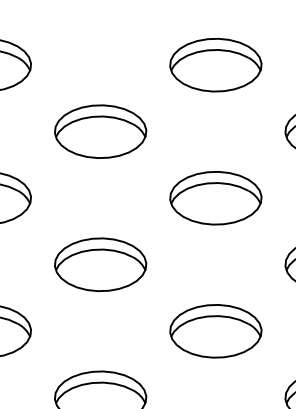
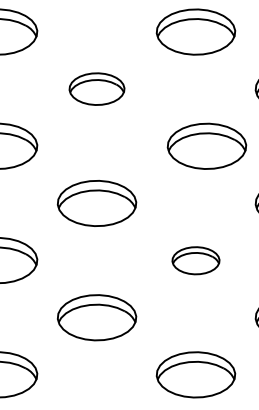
part: (100, 130) -> (96, 88), size x0.7
part: (215, 197) -> (206, 145), moved
part: (215, 331) -> (195, 260), size x0.6

